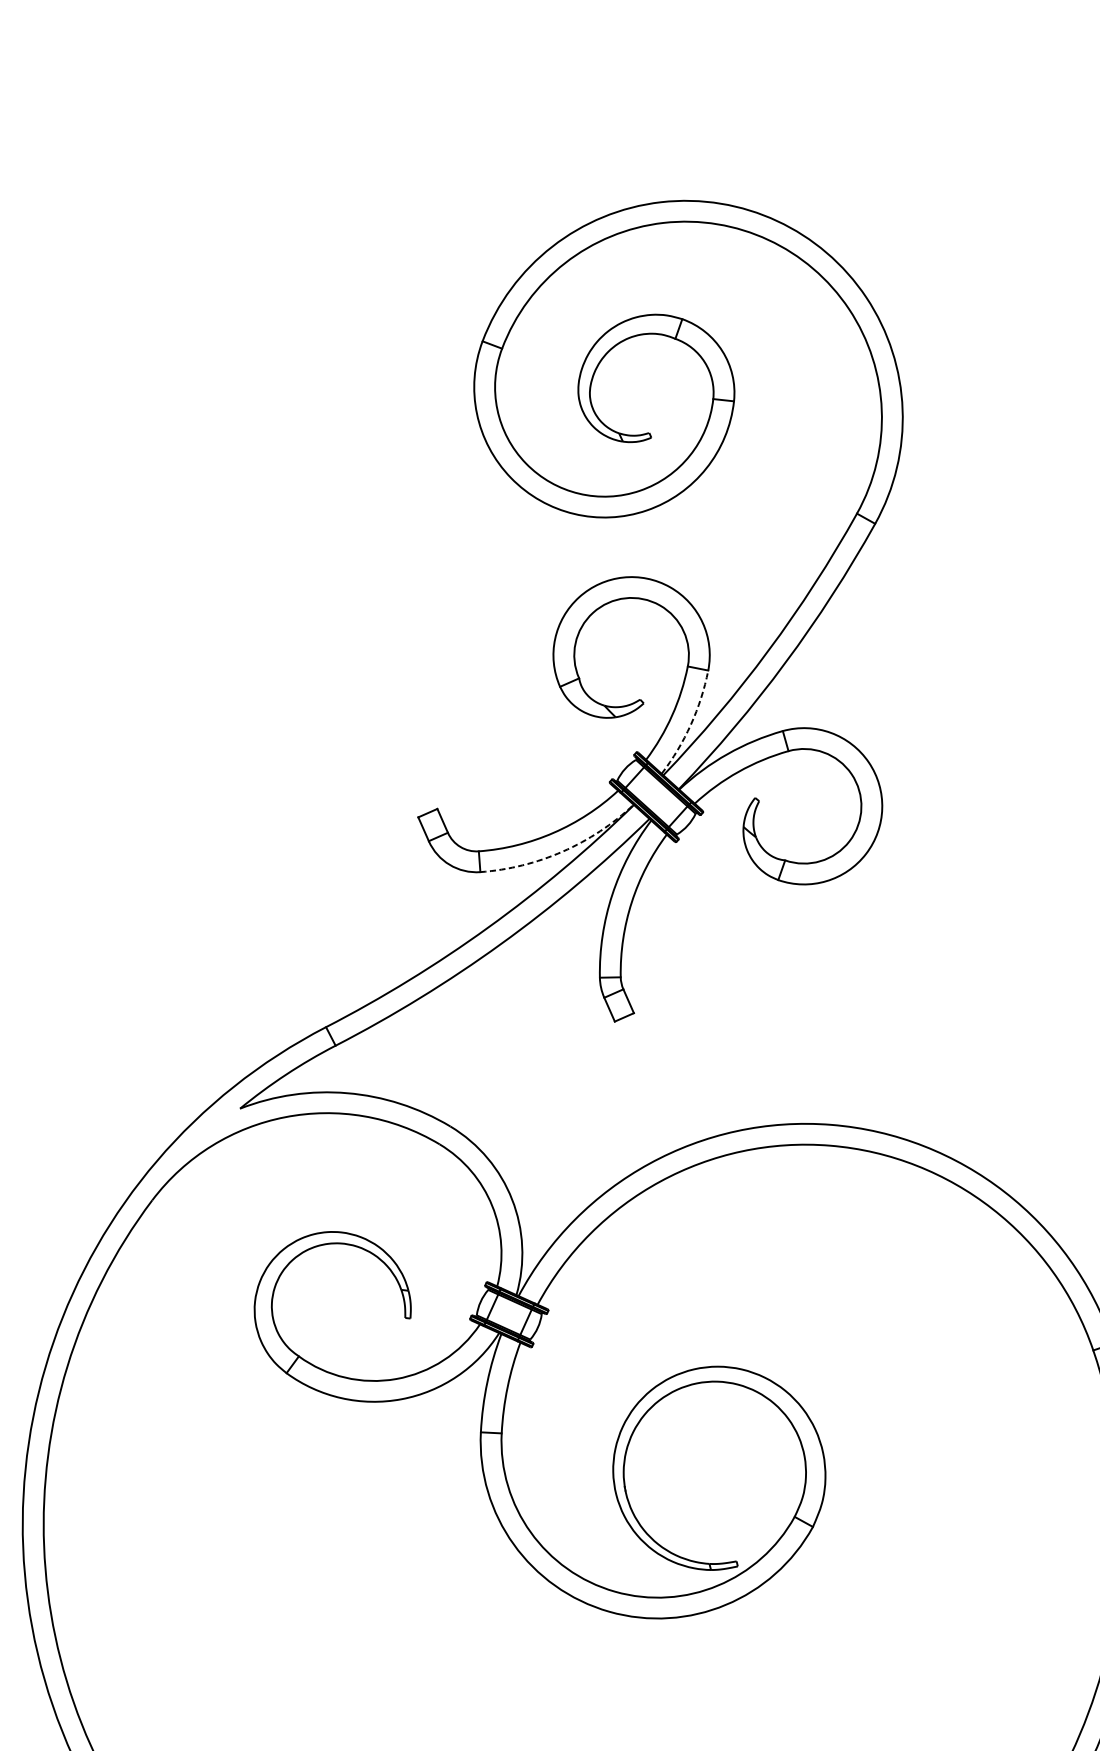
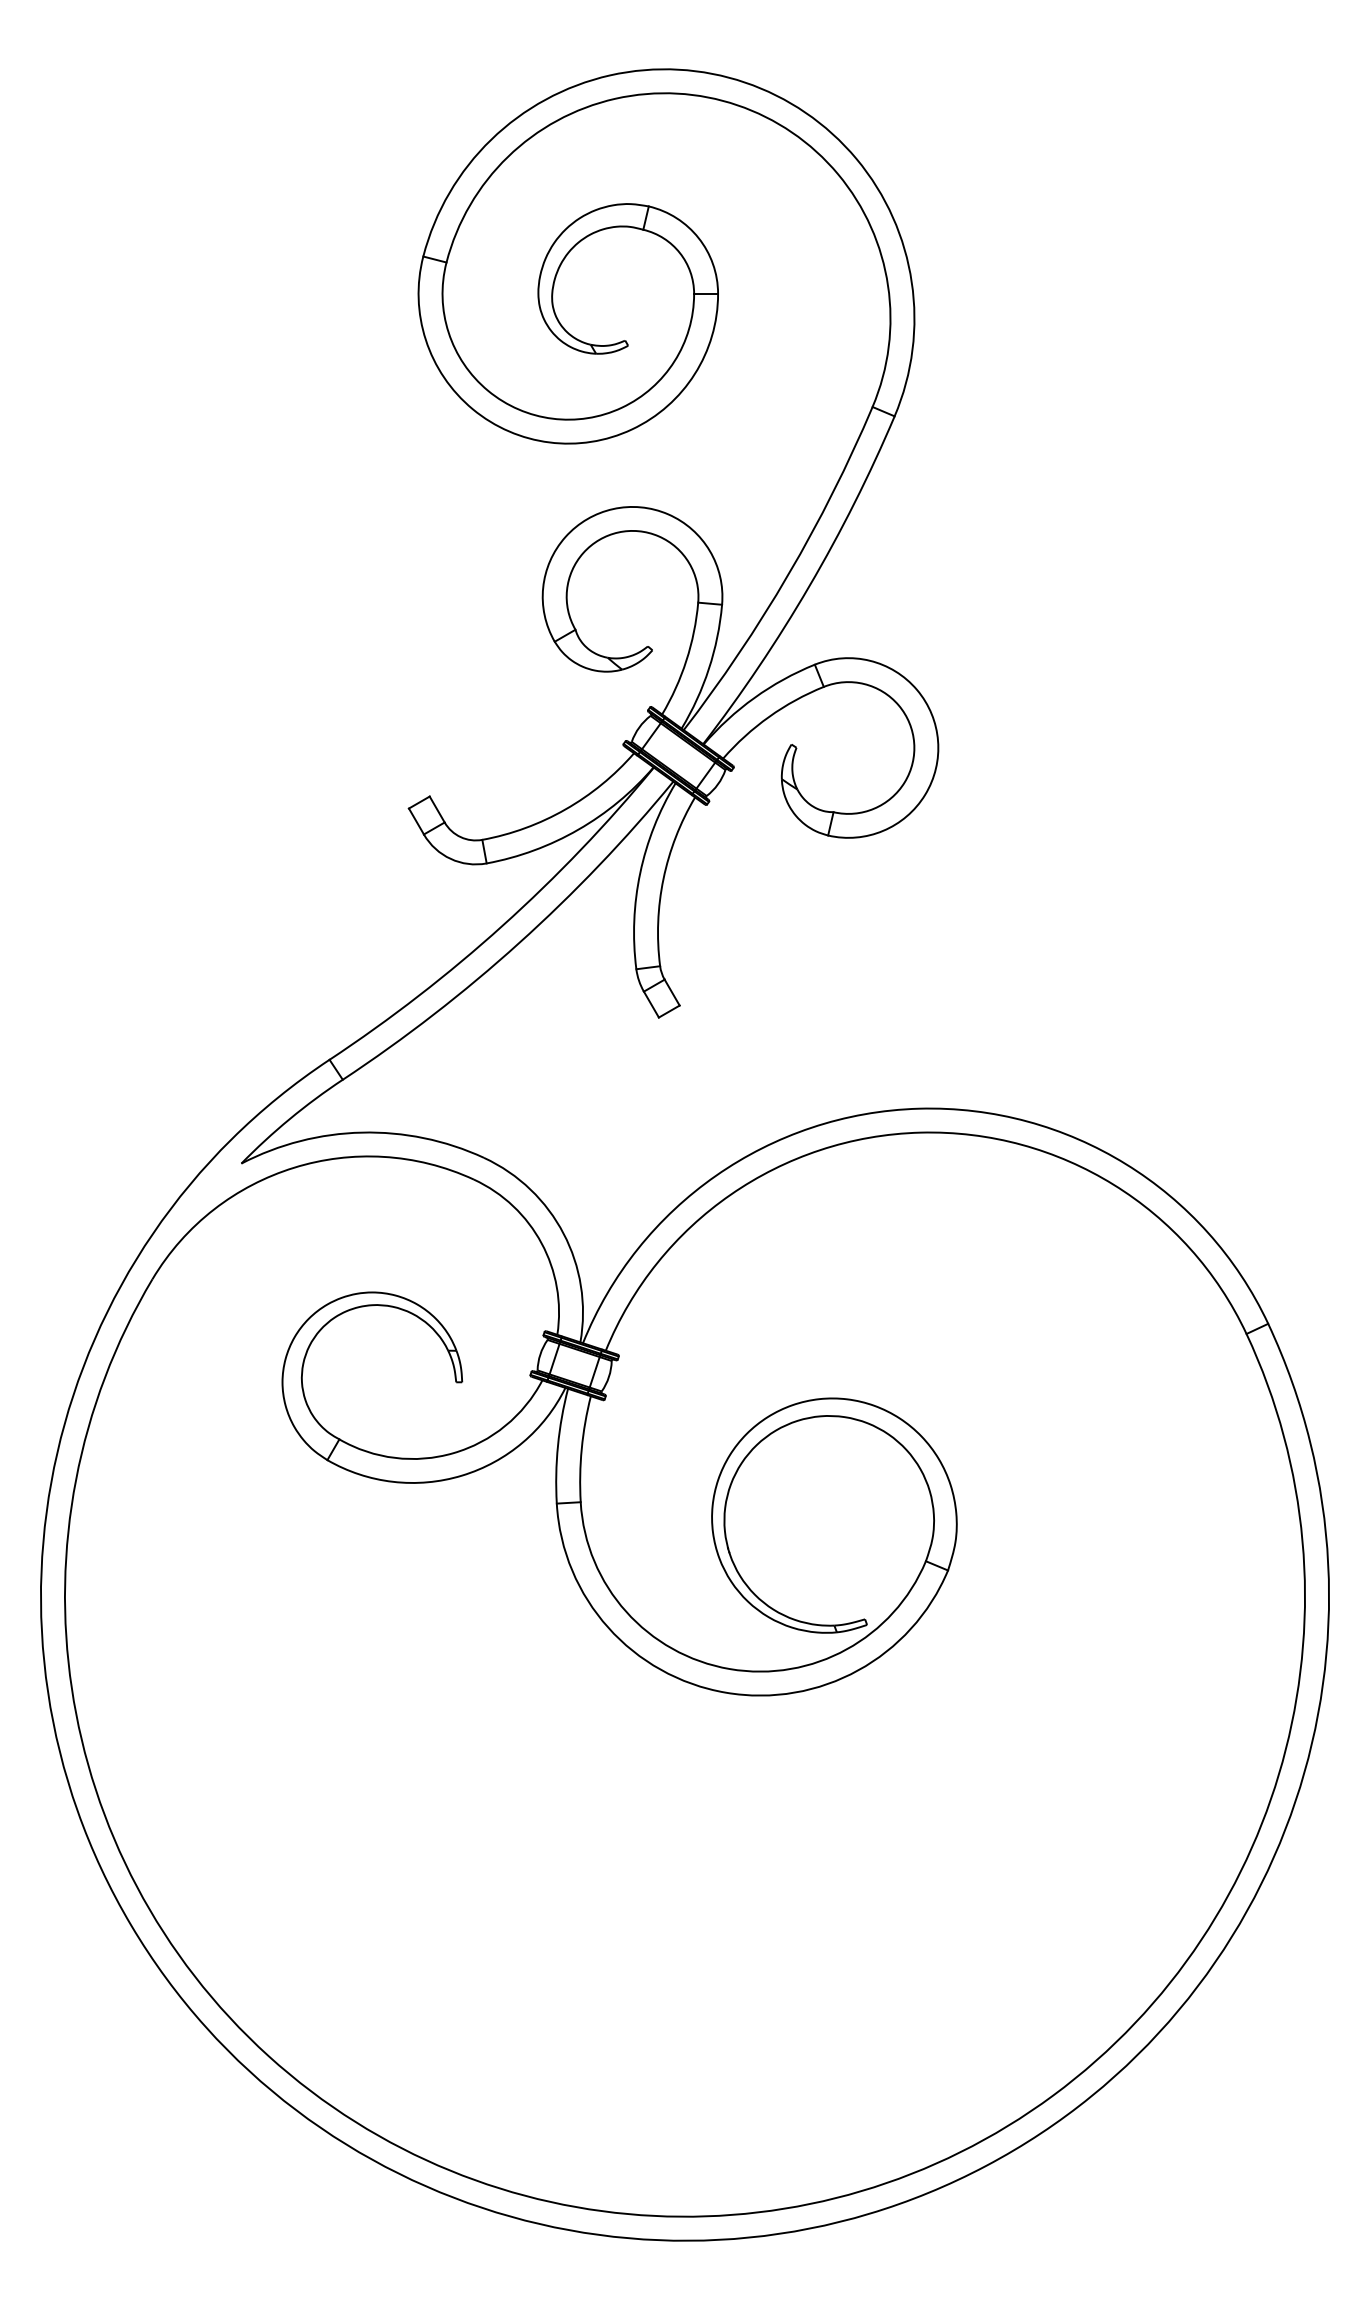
arc: (690, 724) -> (708, 668), dashed -> solid
arc: (562, 851) -> (578, 829), dashed -> solid

